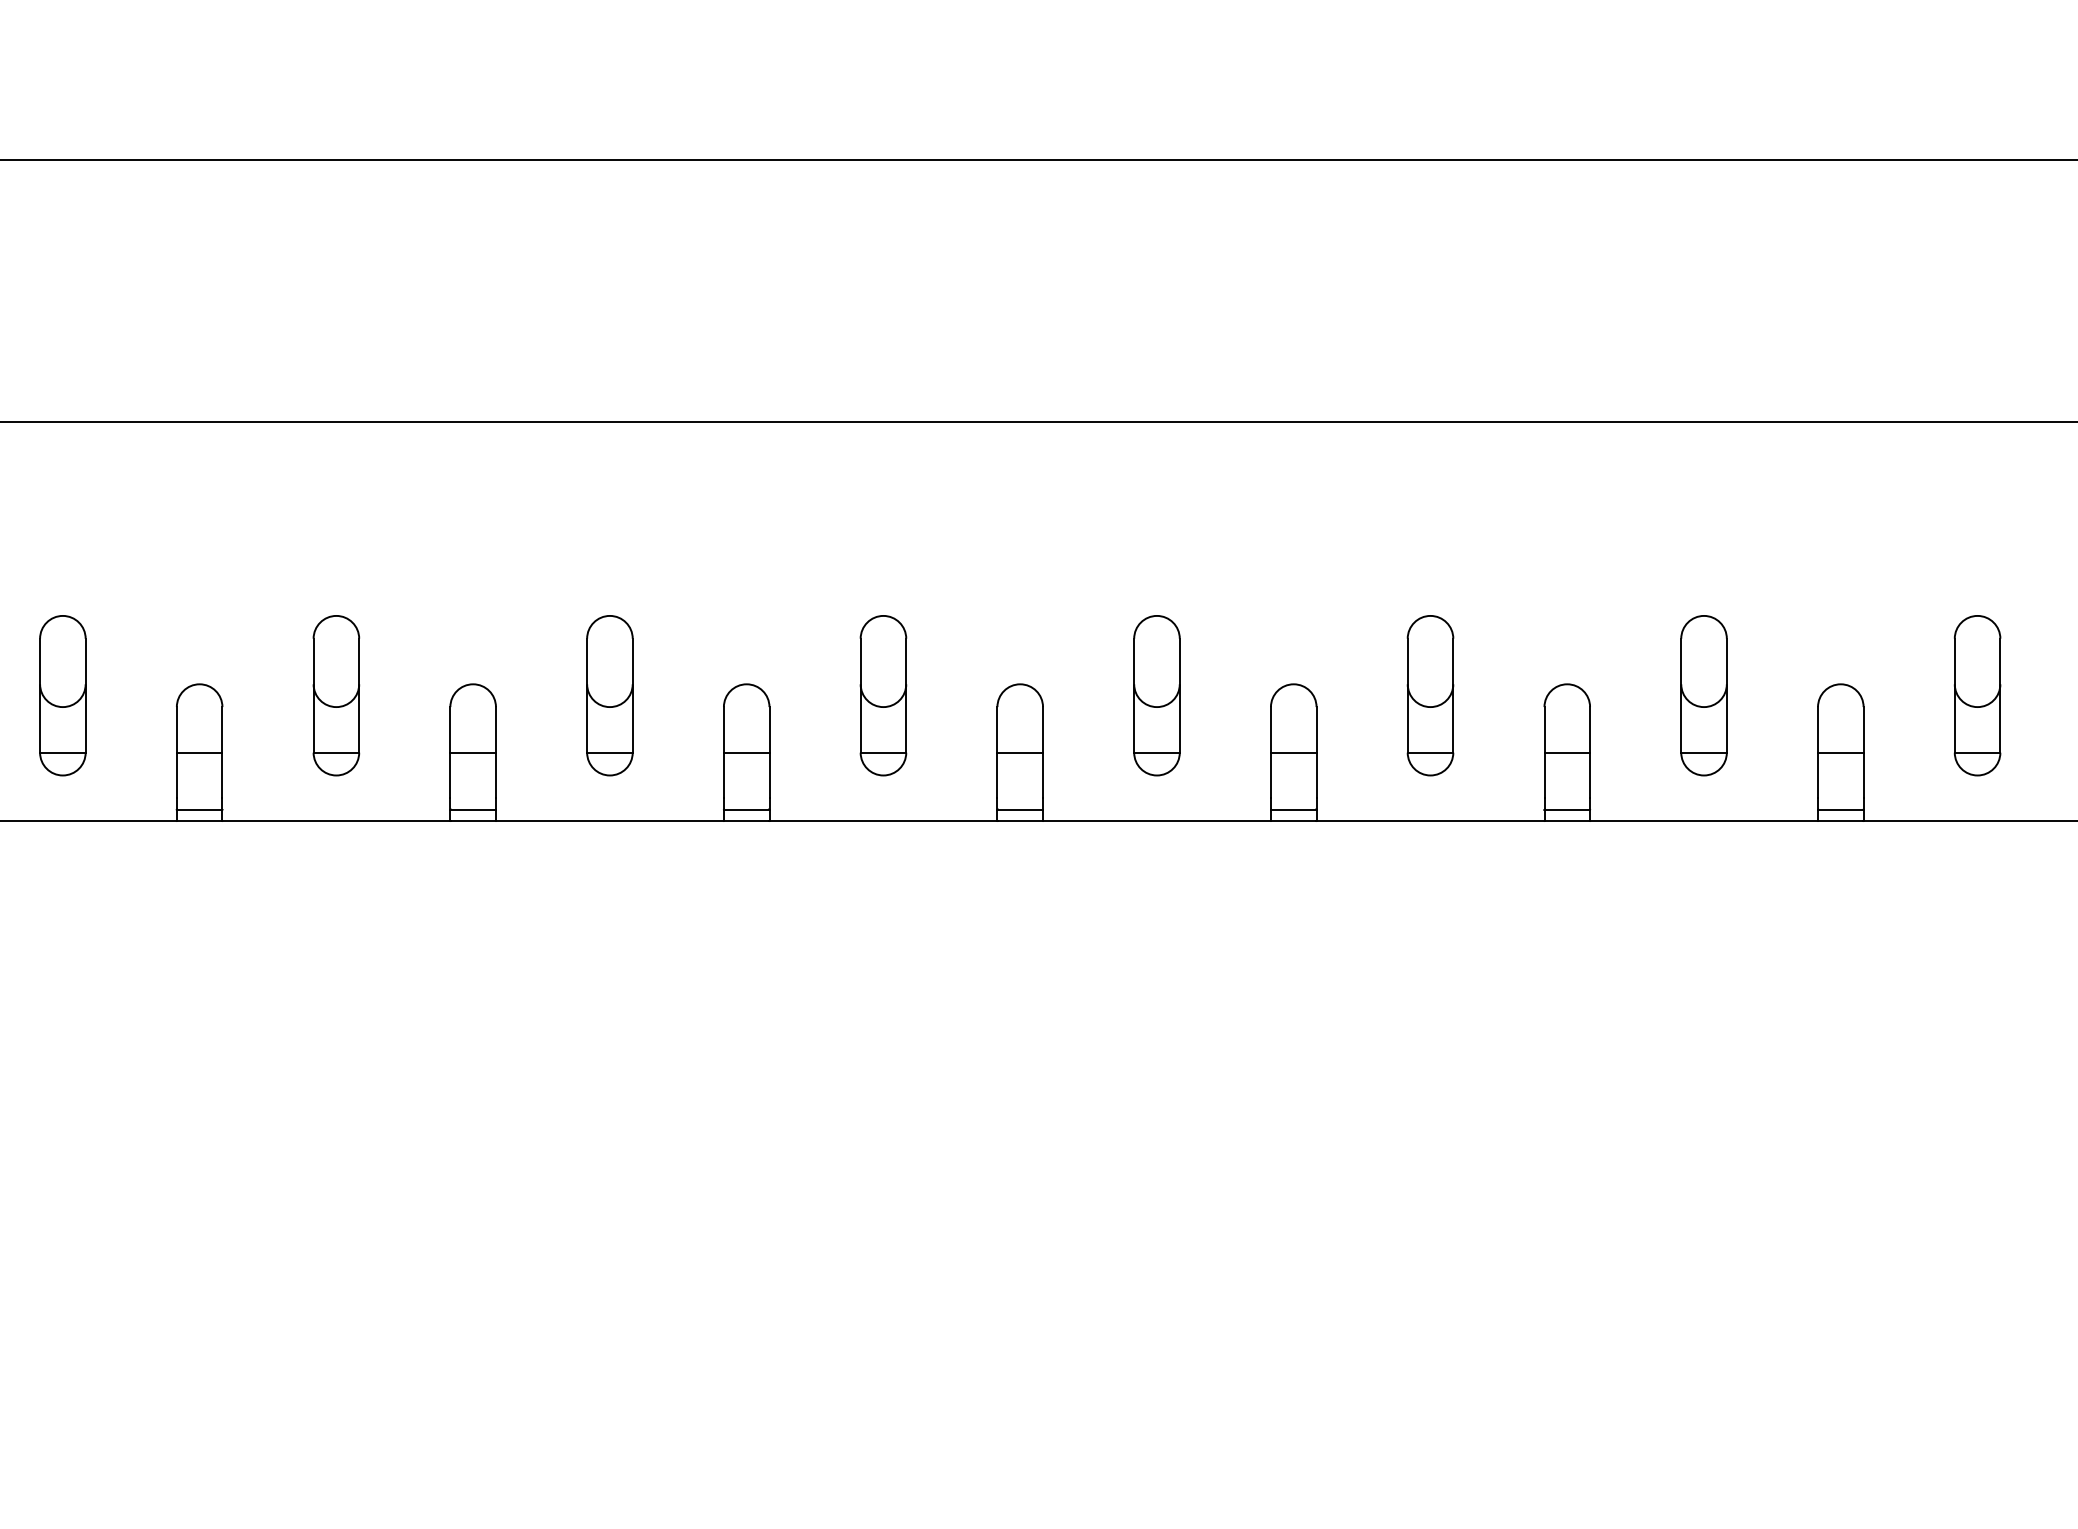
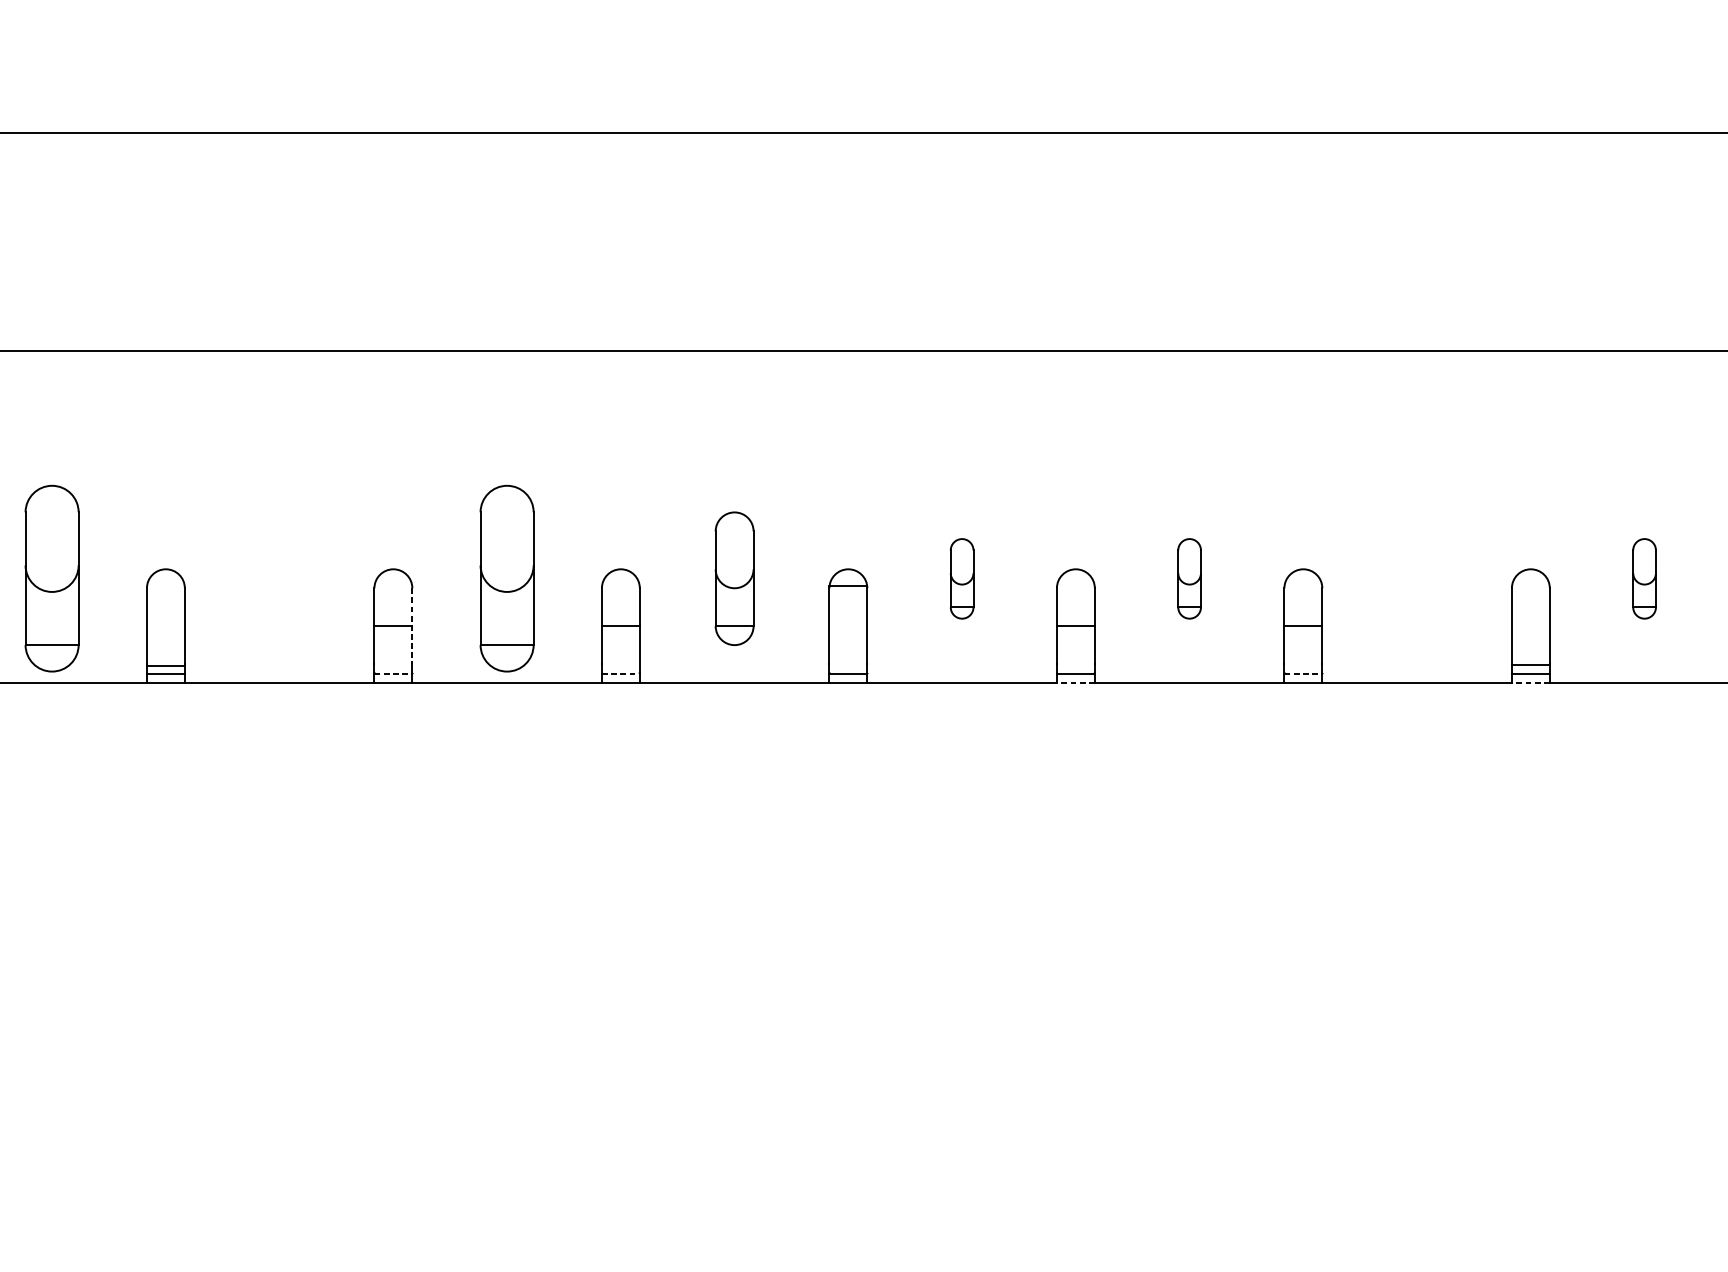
part: (62, 695) -> (51, 578), size x1.4
part: (336, 695) -> (279, 578), removed
part: (609, 695) -> (506, 578), size x1.4
part: (1156, 695) -> (961, 578), size x0.6
part: (1430, 695) -> (1189, 578), size x0.6
part: (1703, 695) -> (1416, 578), removed
part: (1977, 695) -> (1644, 578), size x0.6
line: (199, 752) -> (165, 665), moved
line: (495, 752) -> (411, 626), solid -> dashed
line: (1020, 752) -> (848, 586), moved
line: (1840, 752) -> (1530, 665), moved
line: (473, 809) -> (393, 673), solid -> dashed
line: (746, 809) -> (620, 673), solid -> dashed
line: (1567, 809) -> (1303, 673), solid -> dashed
line: (1293, 821) -> (1075, 683), solid -> dashed
line: (1840, 821) -> (1530, 683), solid -> dashed

